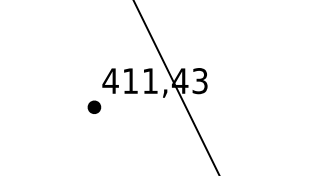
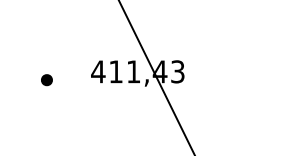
part: (93, 107) -> (46, 80), moved

